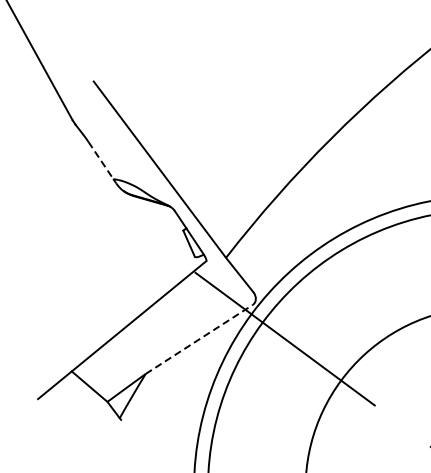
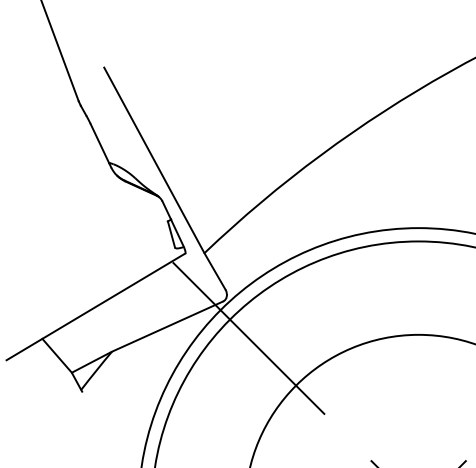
line: (101, 162) -> (100, 145), dashed -> solid
line: (199, 339) -> (167, 326), dashed -> solid

